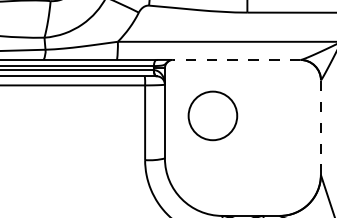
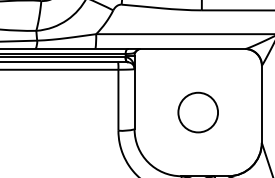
line: (236, 59) -> (192, 48), dashed -> solid
circle: (212, 115) -> (197, 112), moved
line: (320, 127) -> (261, 104), dashed -> solid

